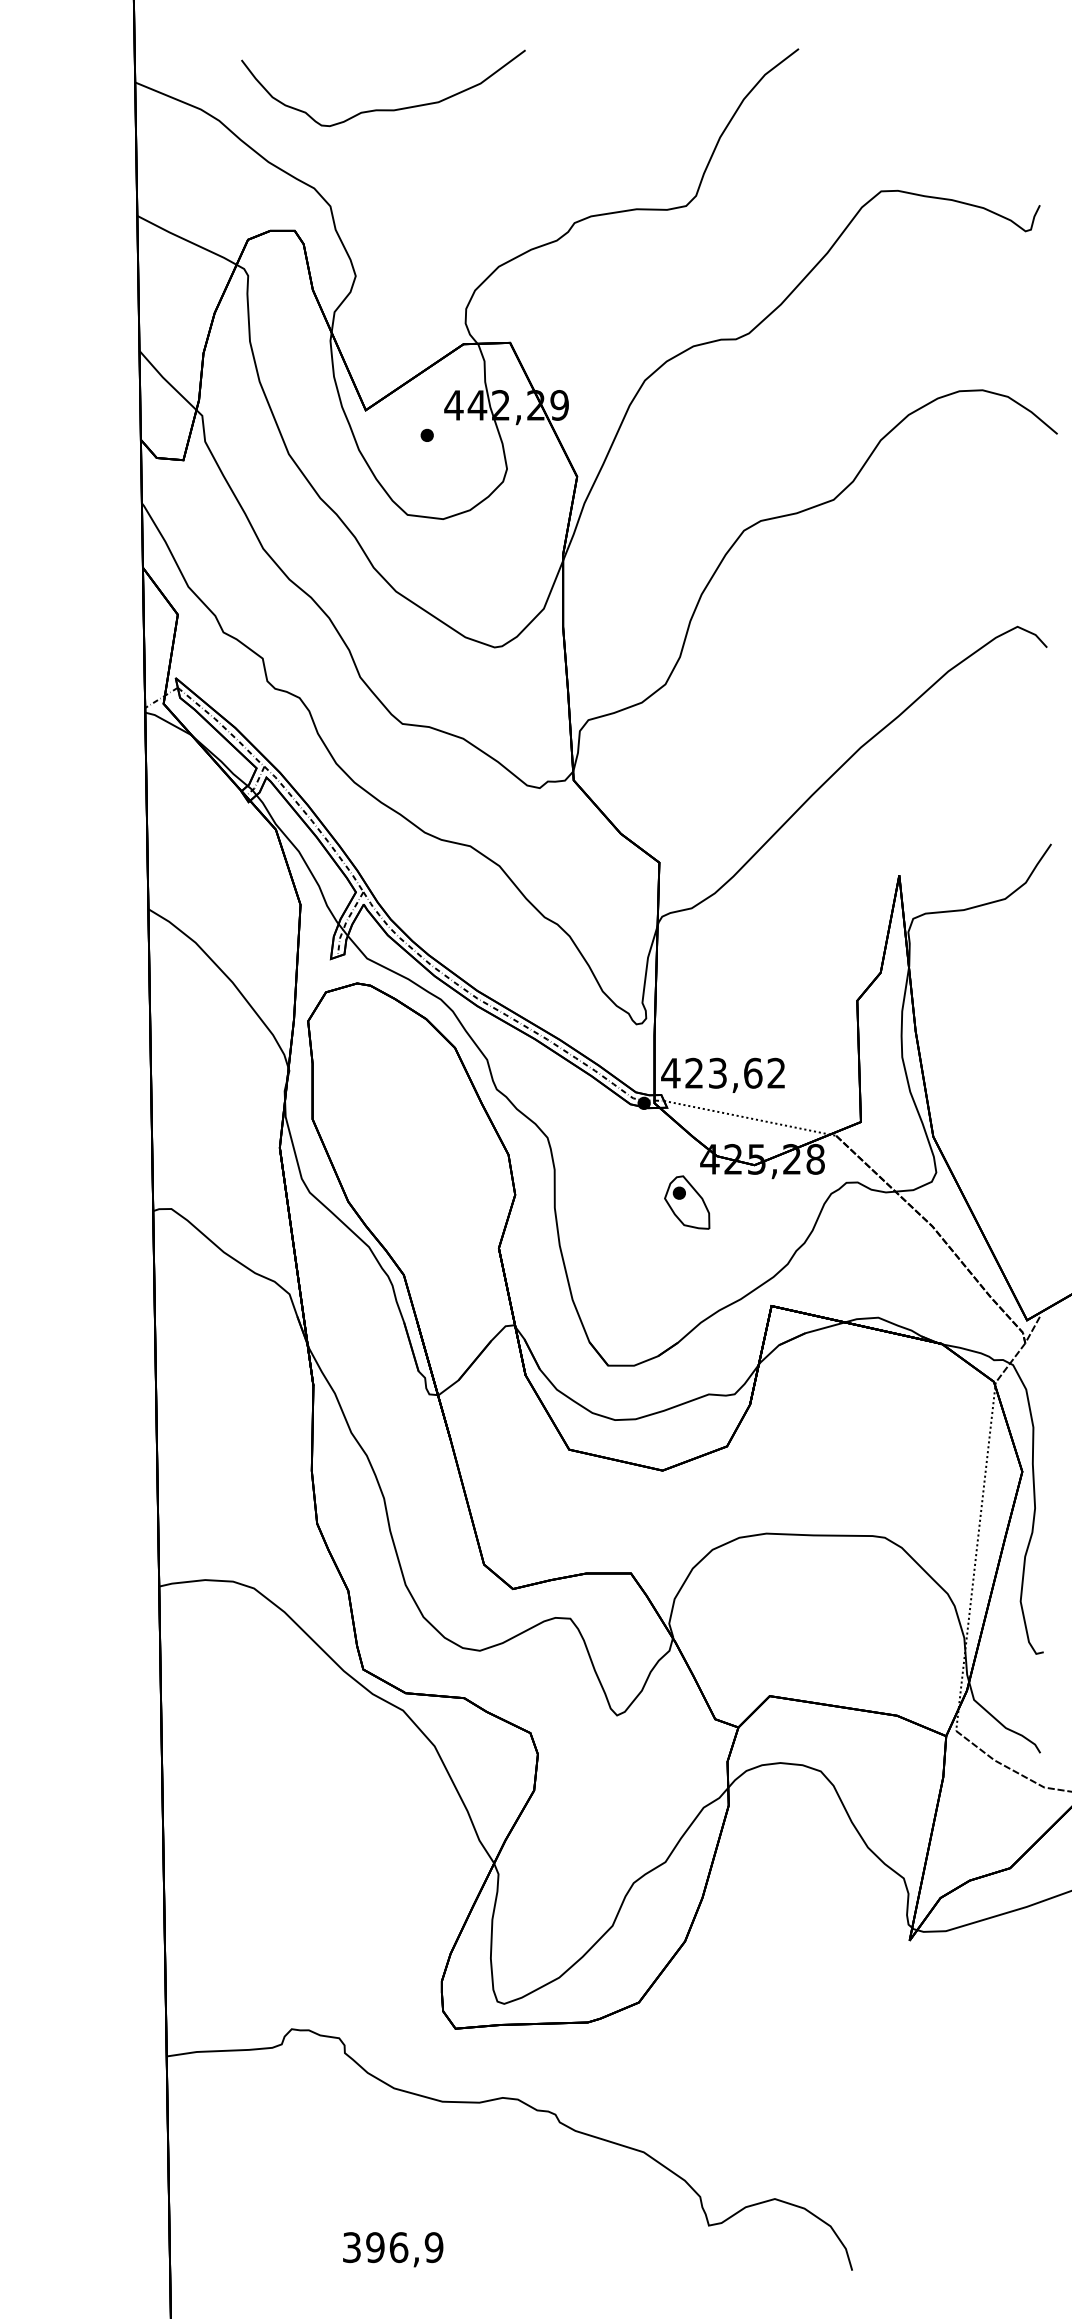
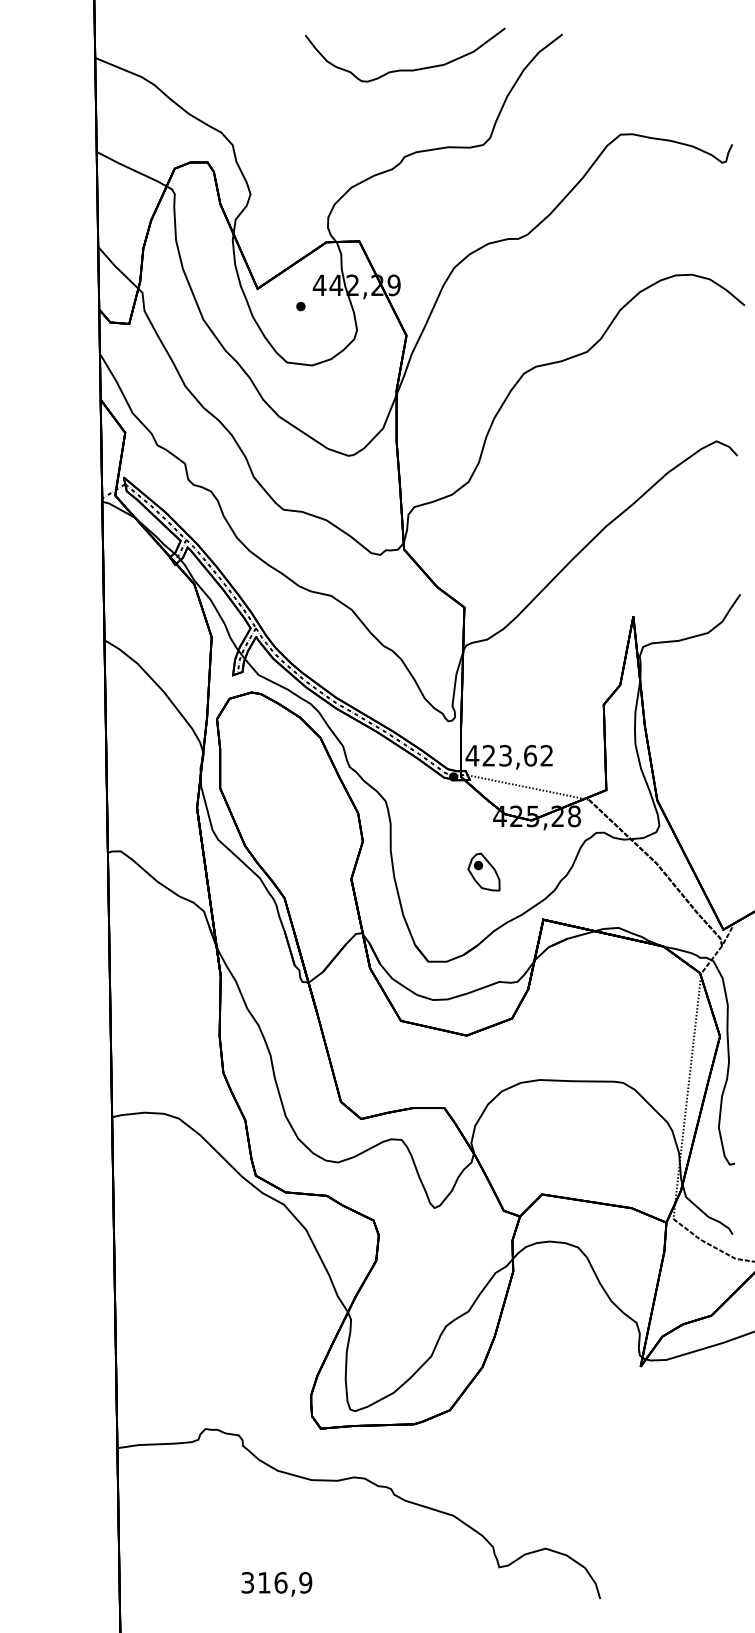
curve: (383, 109) -> (405, 69), moved
part: (687, 1202) -> (484, 872), moved
text: (375, 2247) -> (264, 1582), 396,9 -> 316,9

